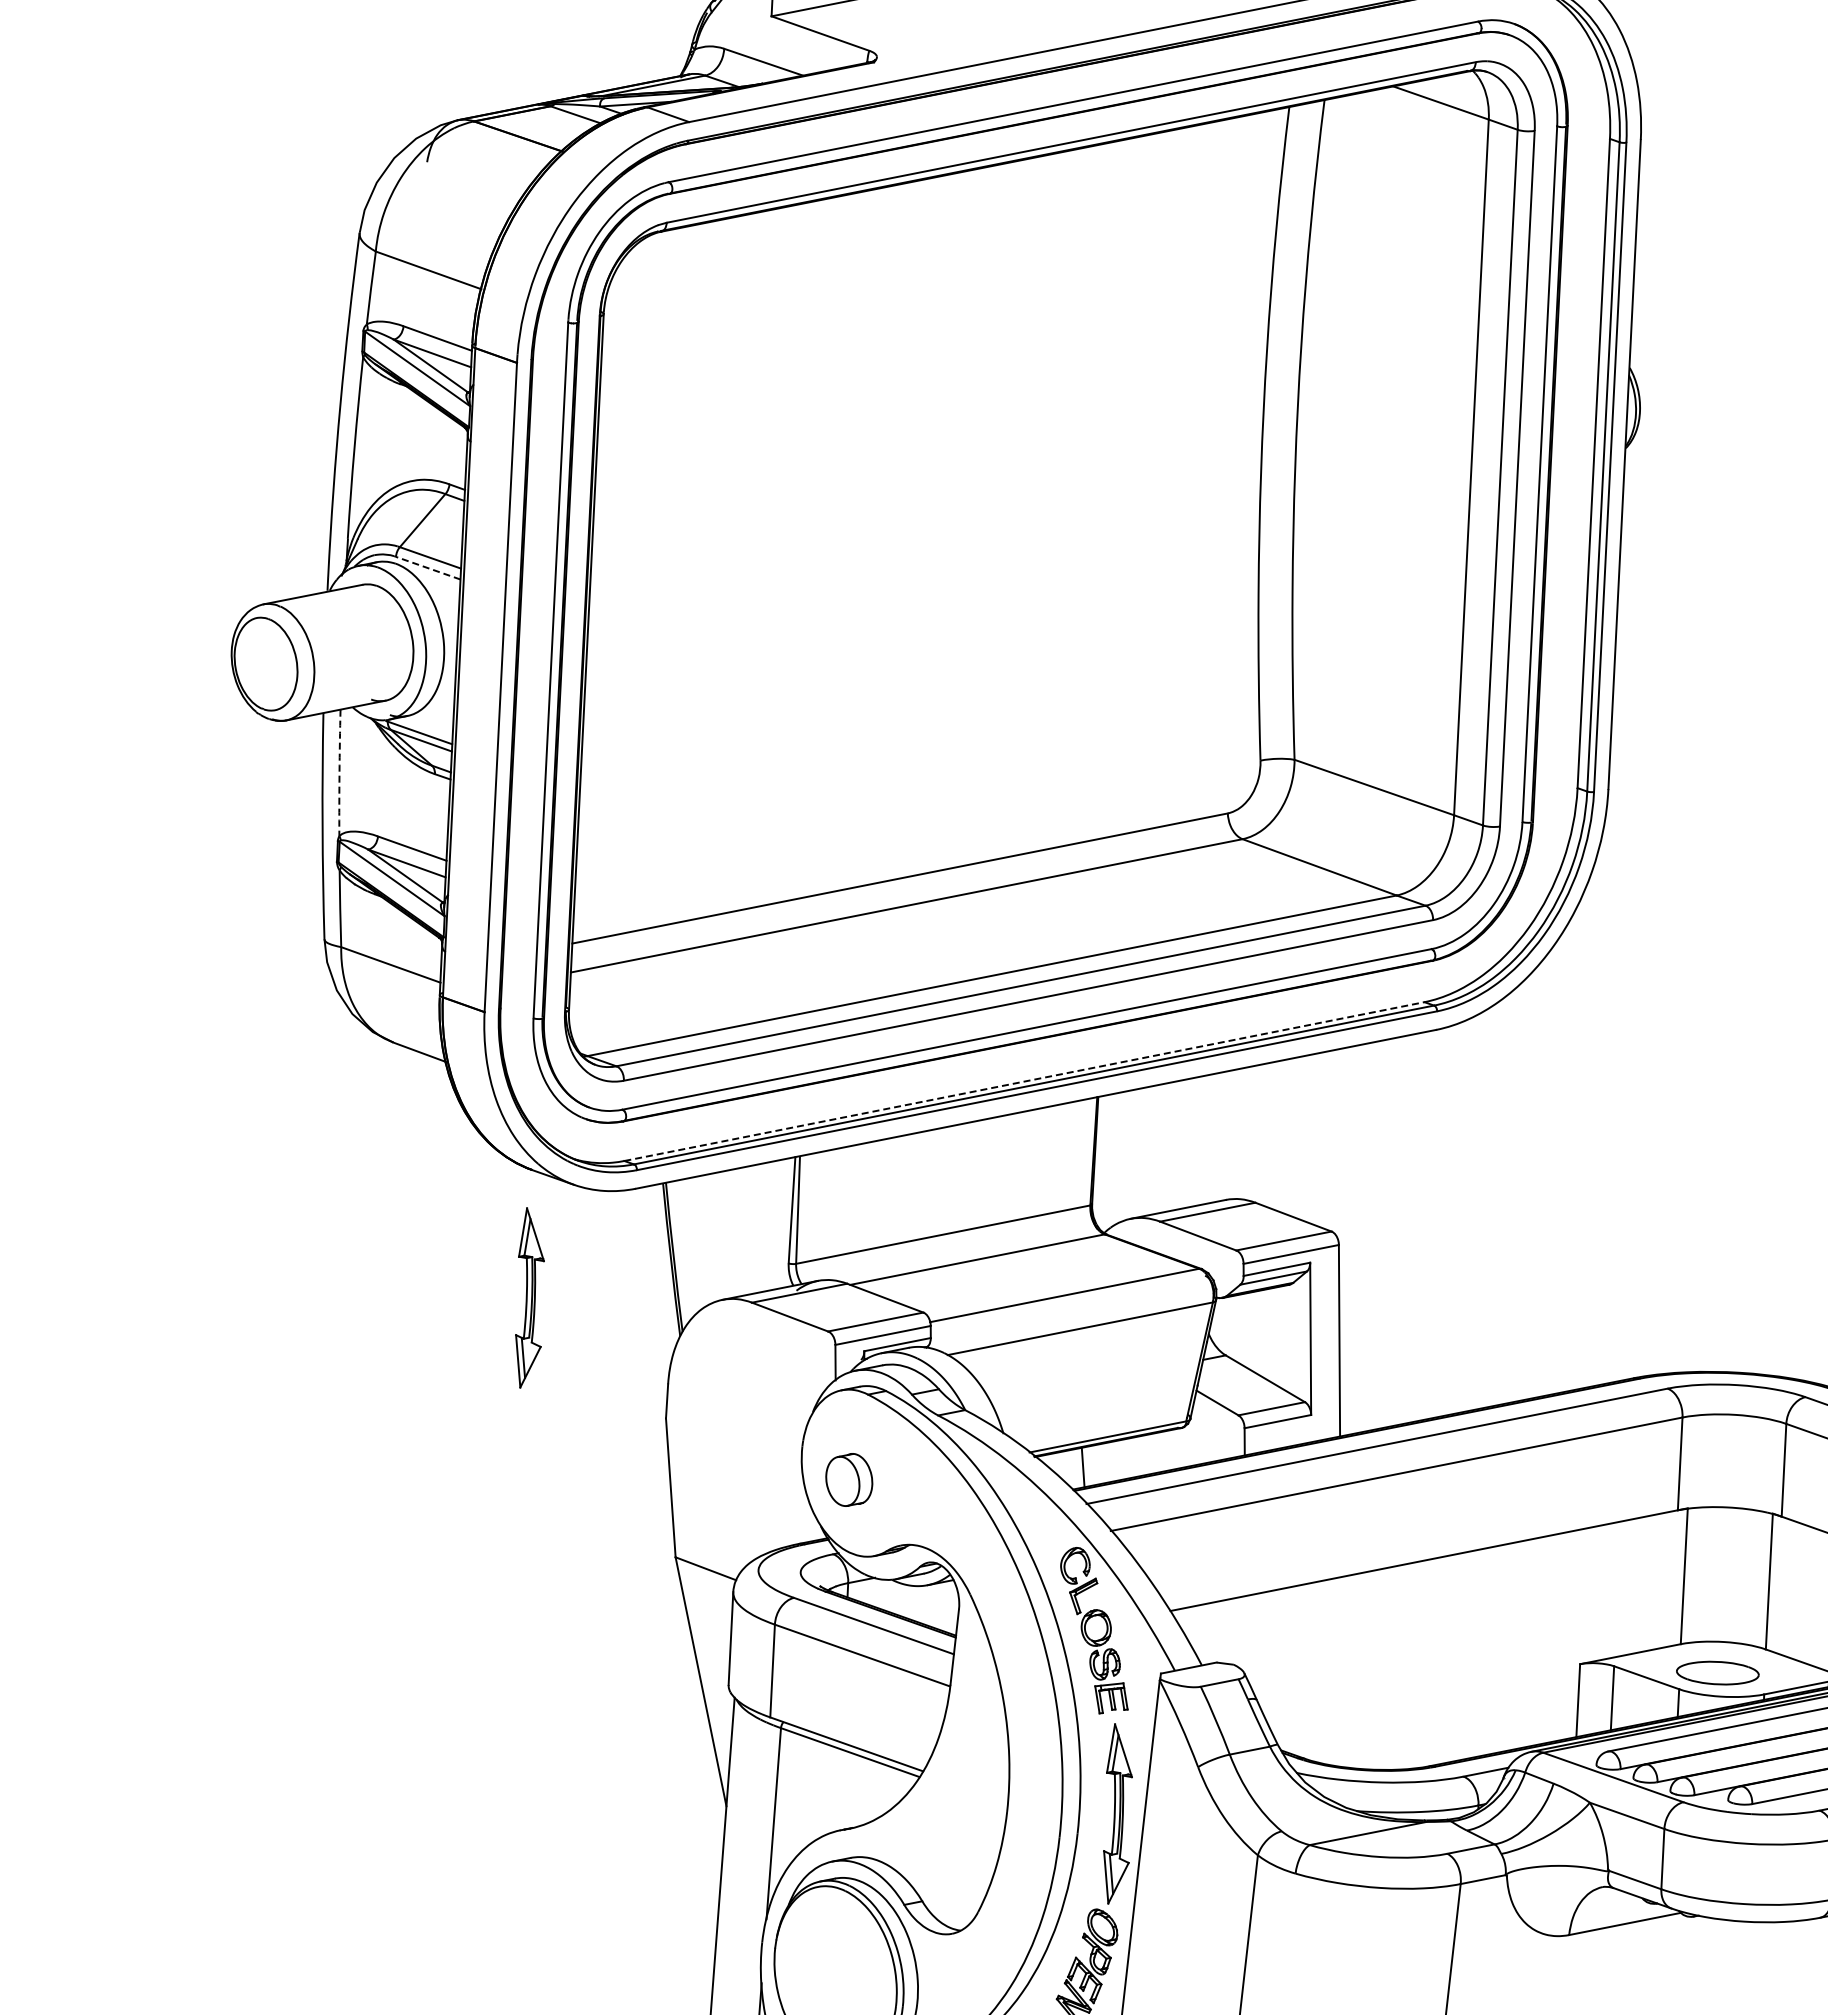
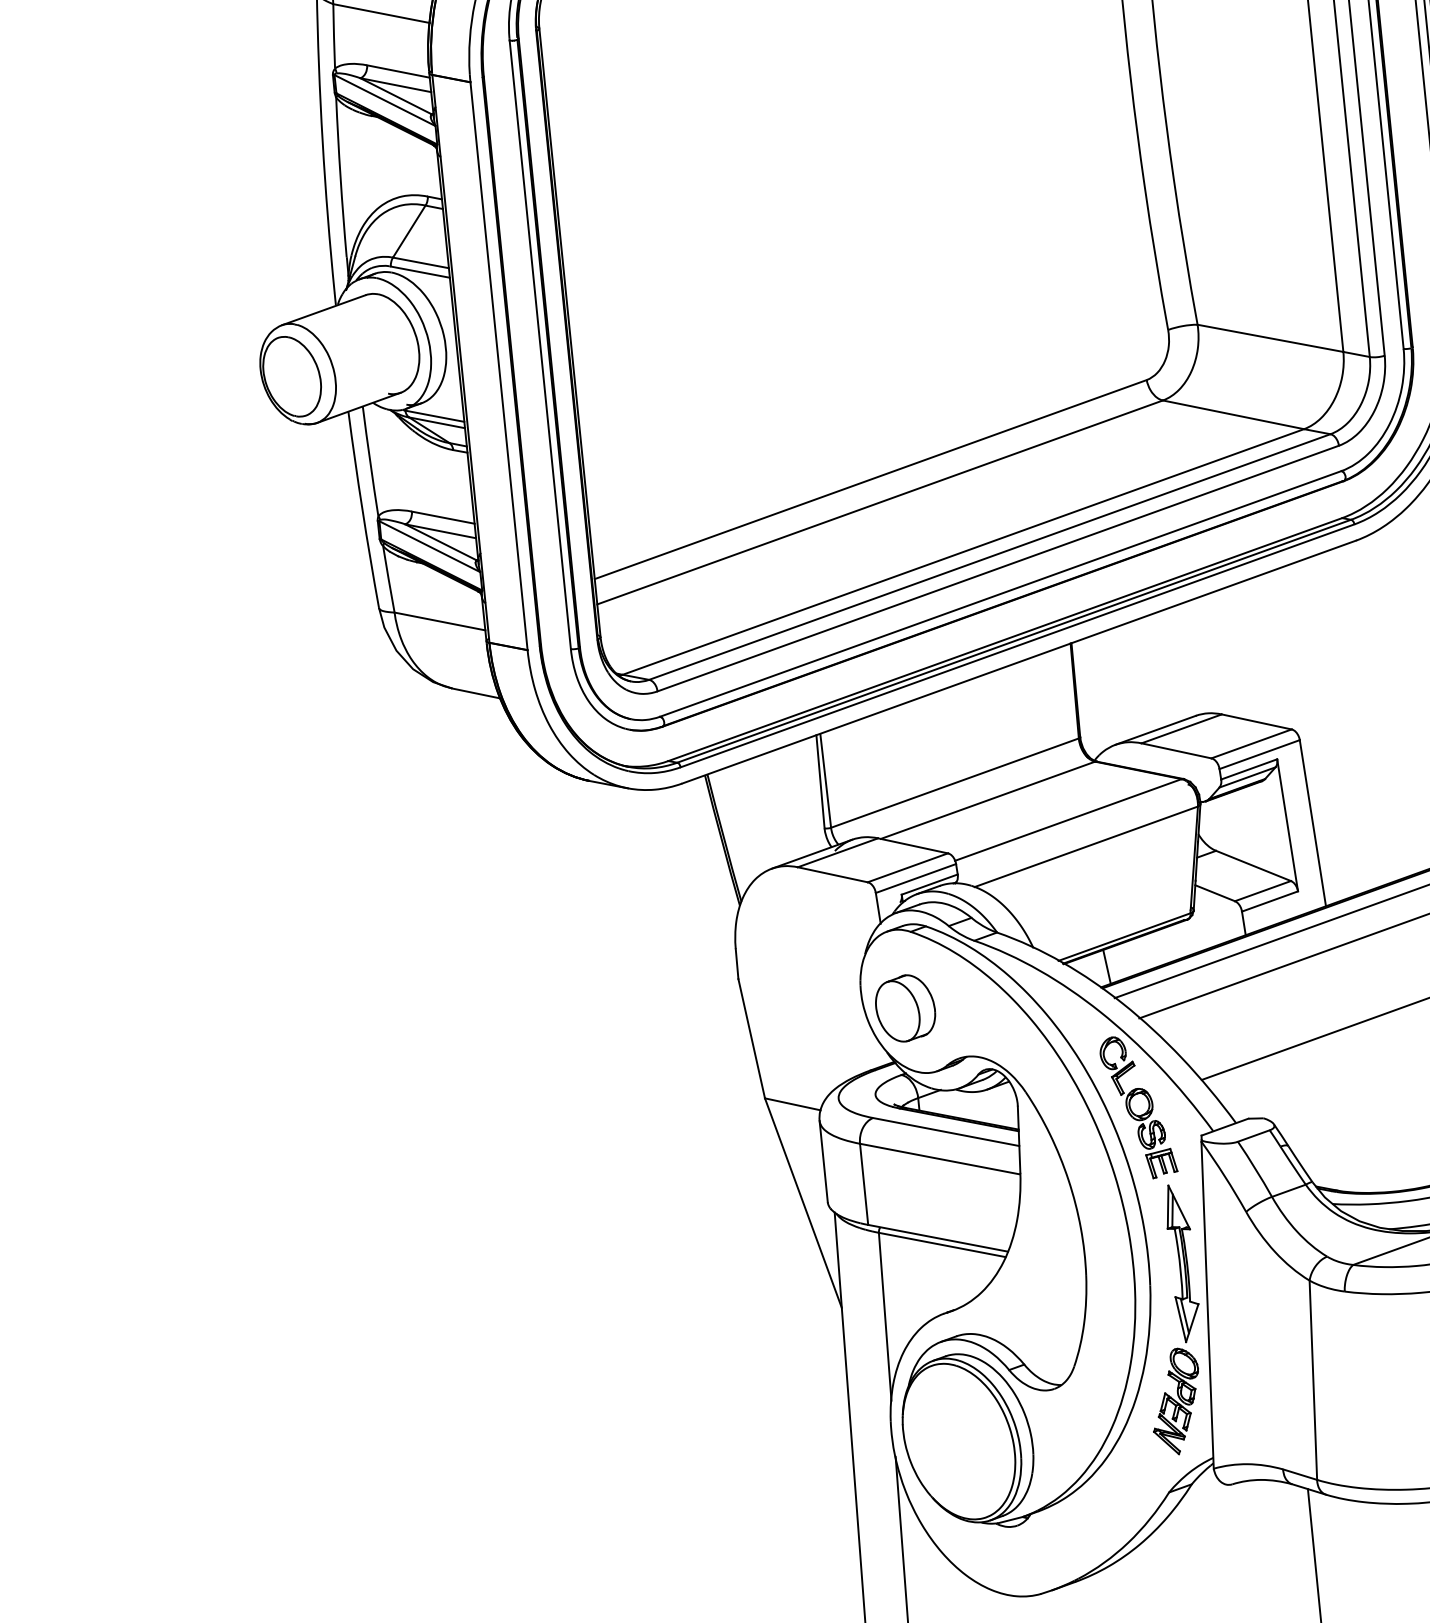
line: (427, 568) -> (419, 272), dashed -> solid
arc: (339, 773) -> (370, 462), dashed -> solid
line: (1024, 1081) -> (1005, 639), dashed -> solid
part: (529, 1297) -> (604, 891), removed
part: (849, 1479) -> (905, 1007), size x1.43

